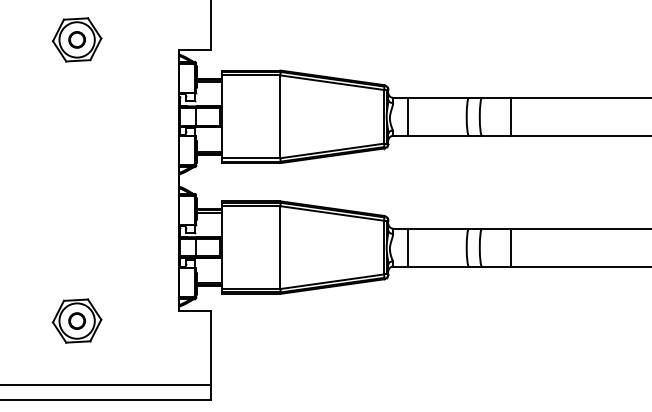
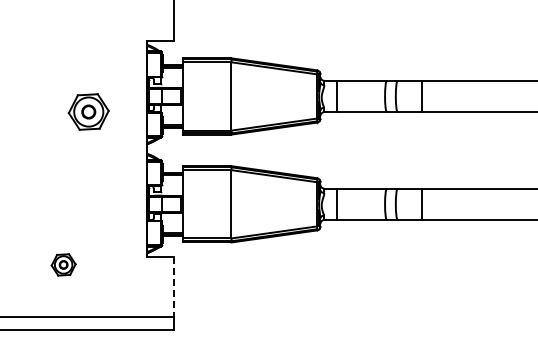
part: (76, 39) -> (88, 111), moved
part: (76, 320) -> (63, 264), size x0.6
line: (211, 348) -> (174, 287), solid -> dashed

